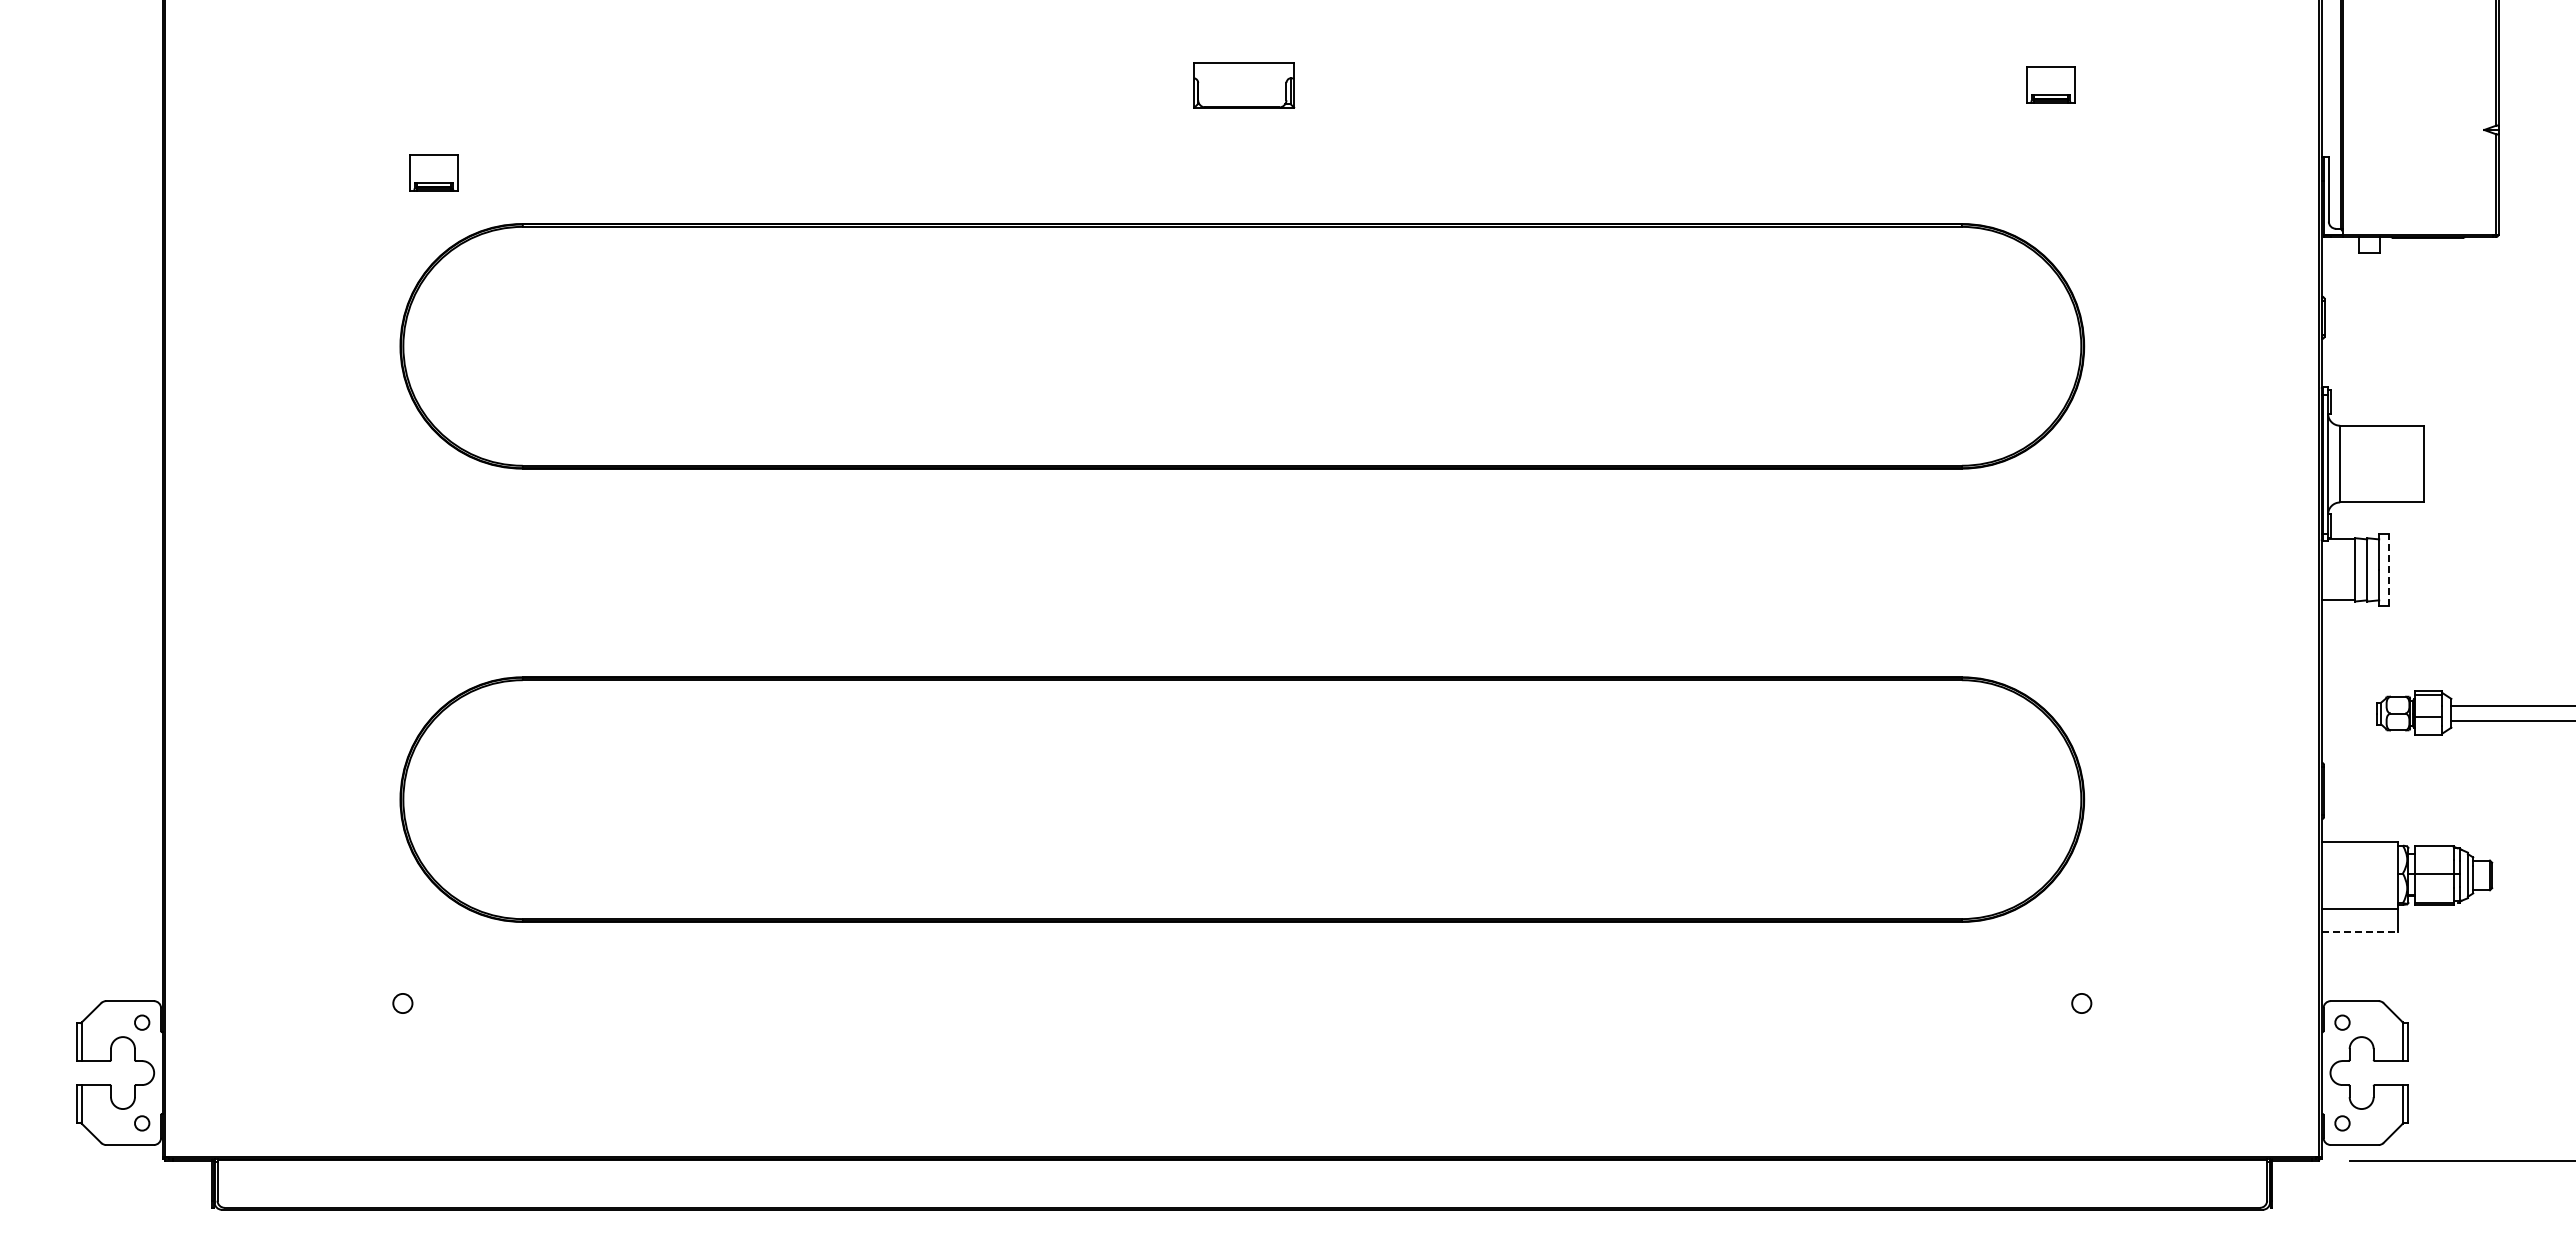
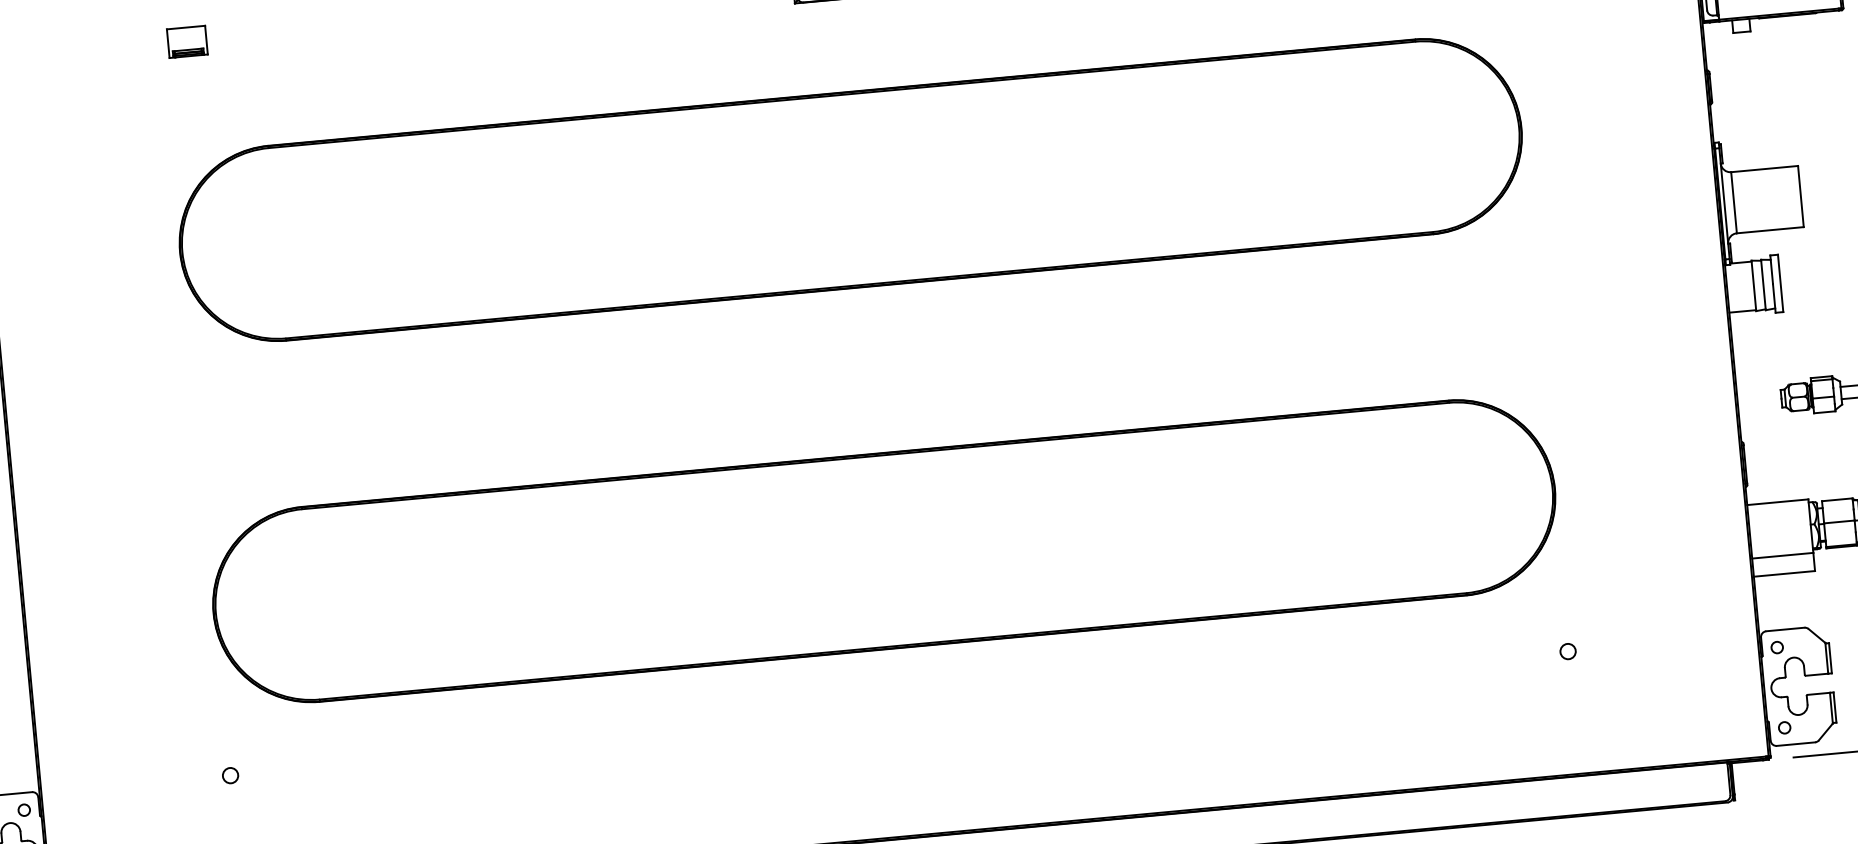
part: (433, 172) -> (187, 41), moved
line: (2388, 569) -> (1780, 283), dashed -> solid
line: (2360, 931) -> (1784, 573), dashed -> solid

